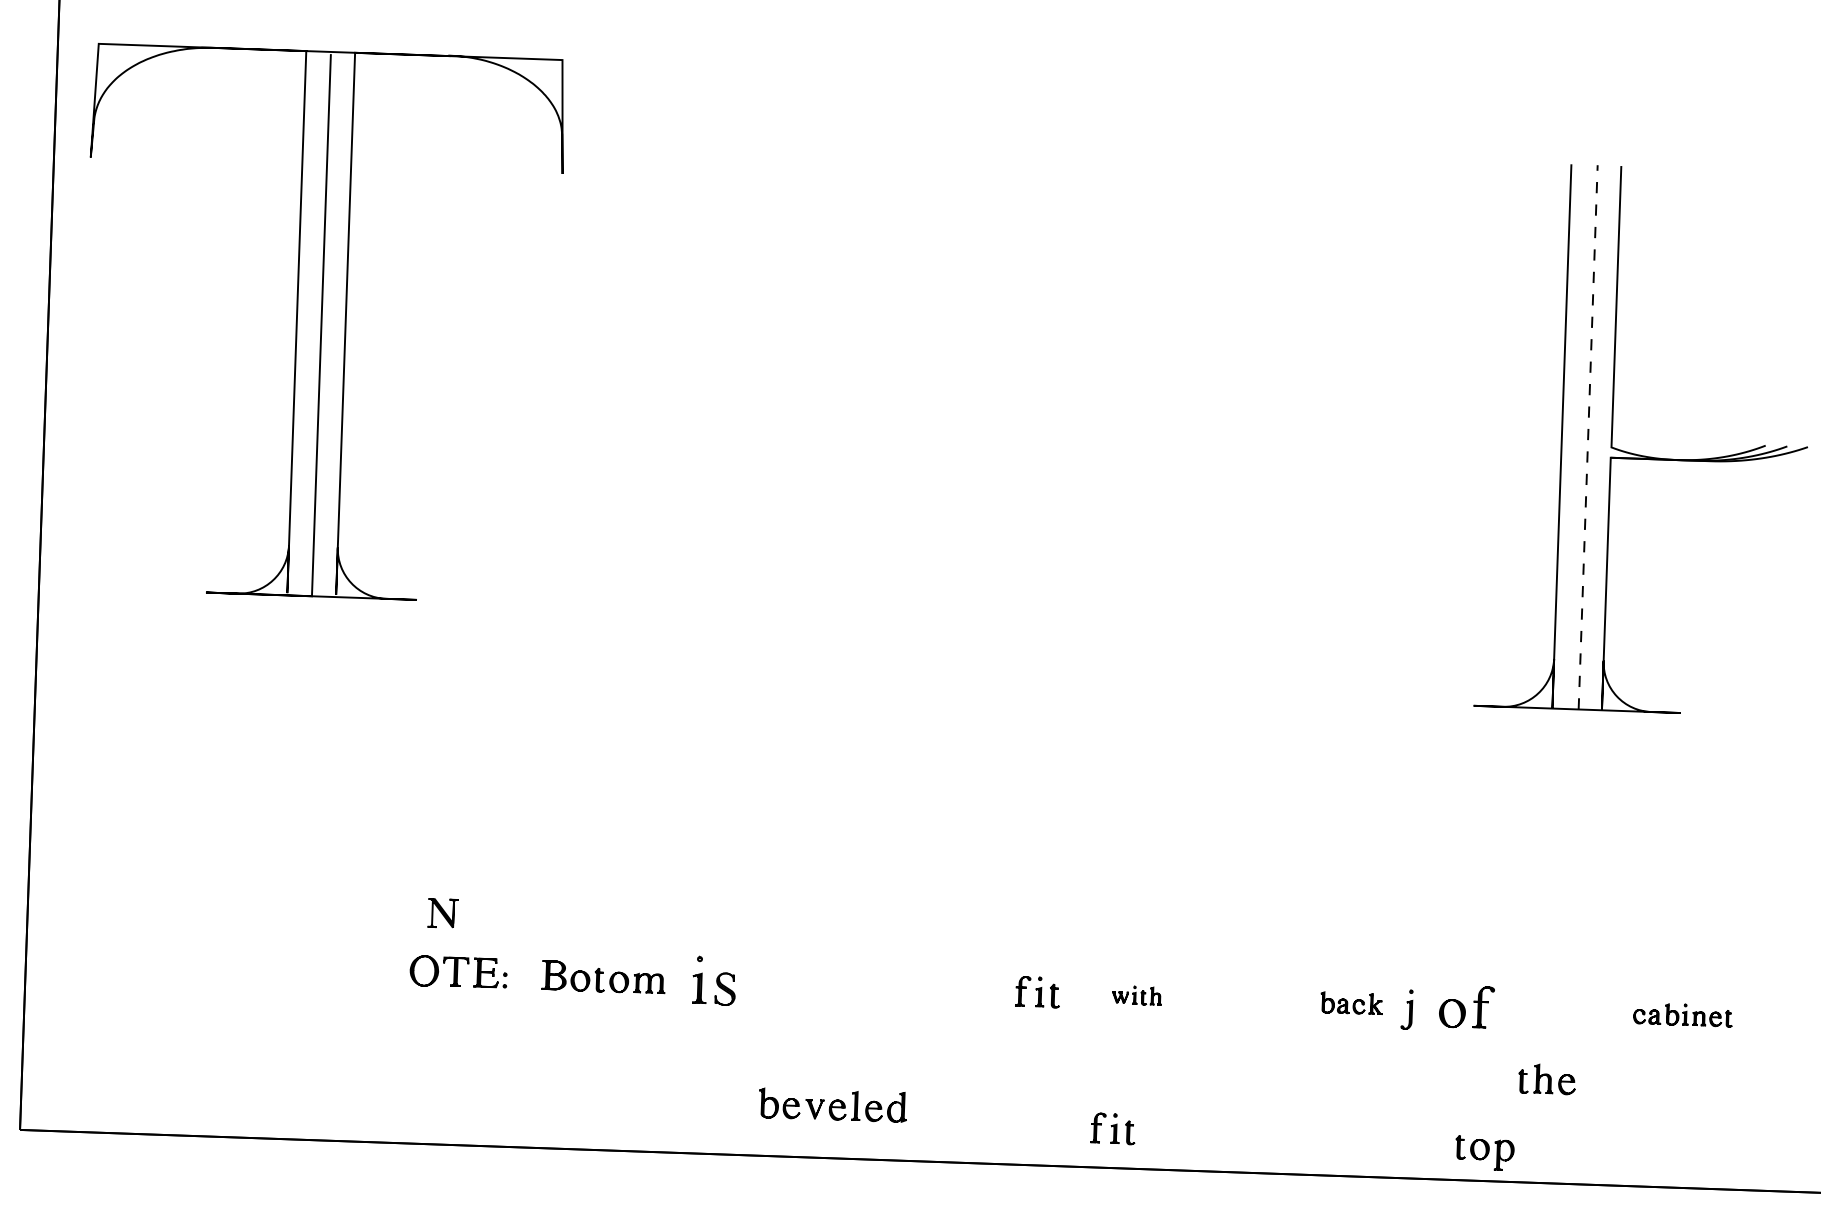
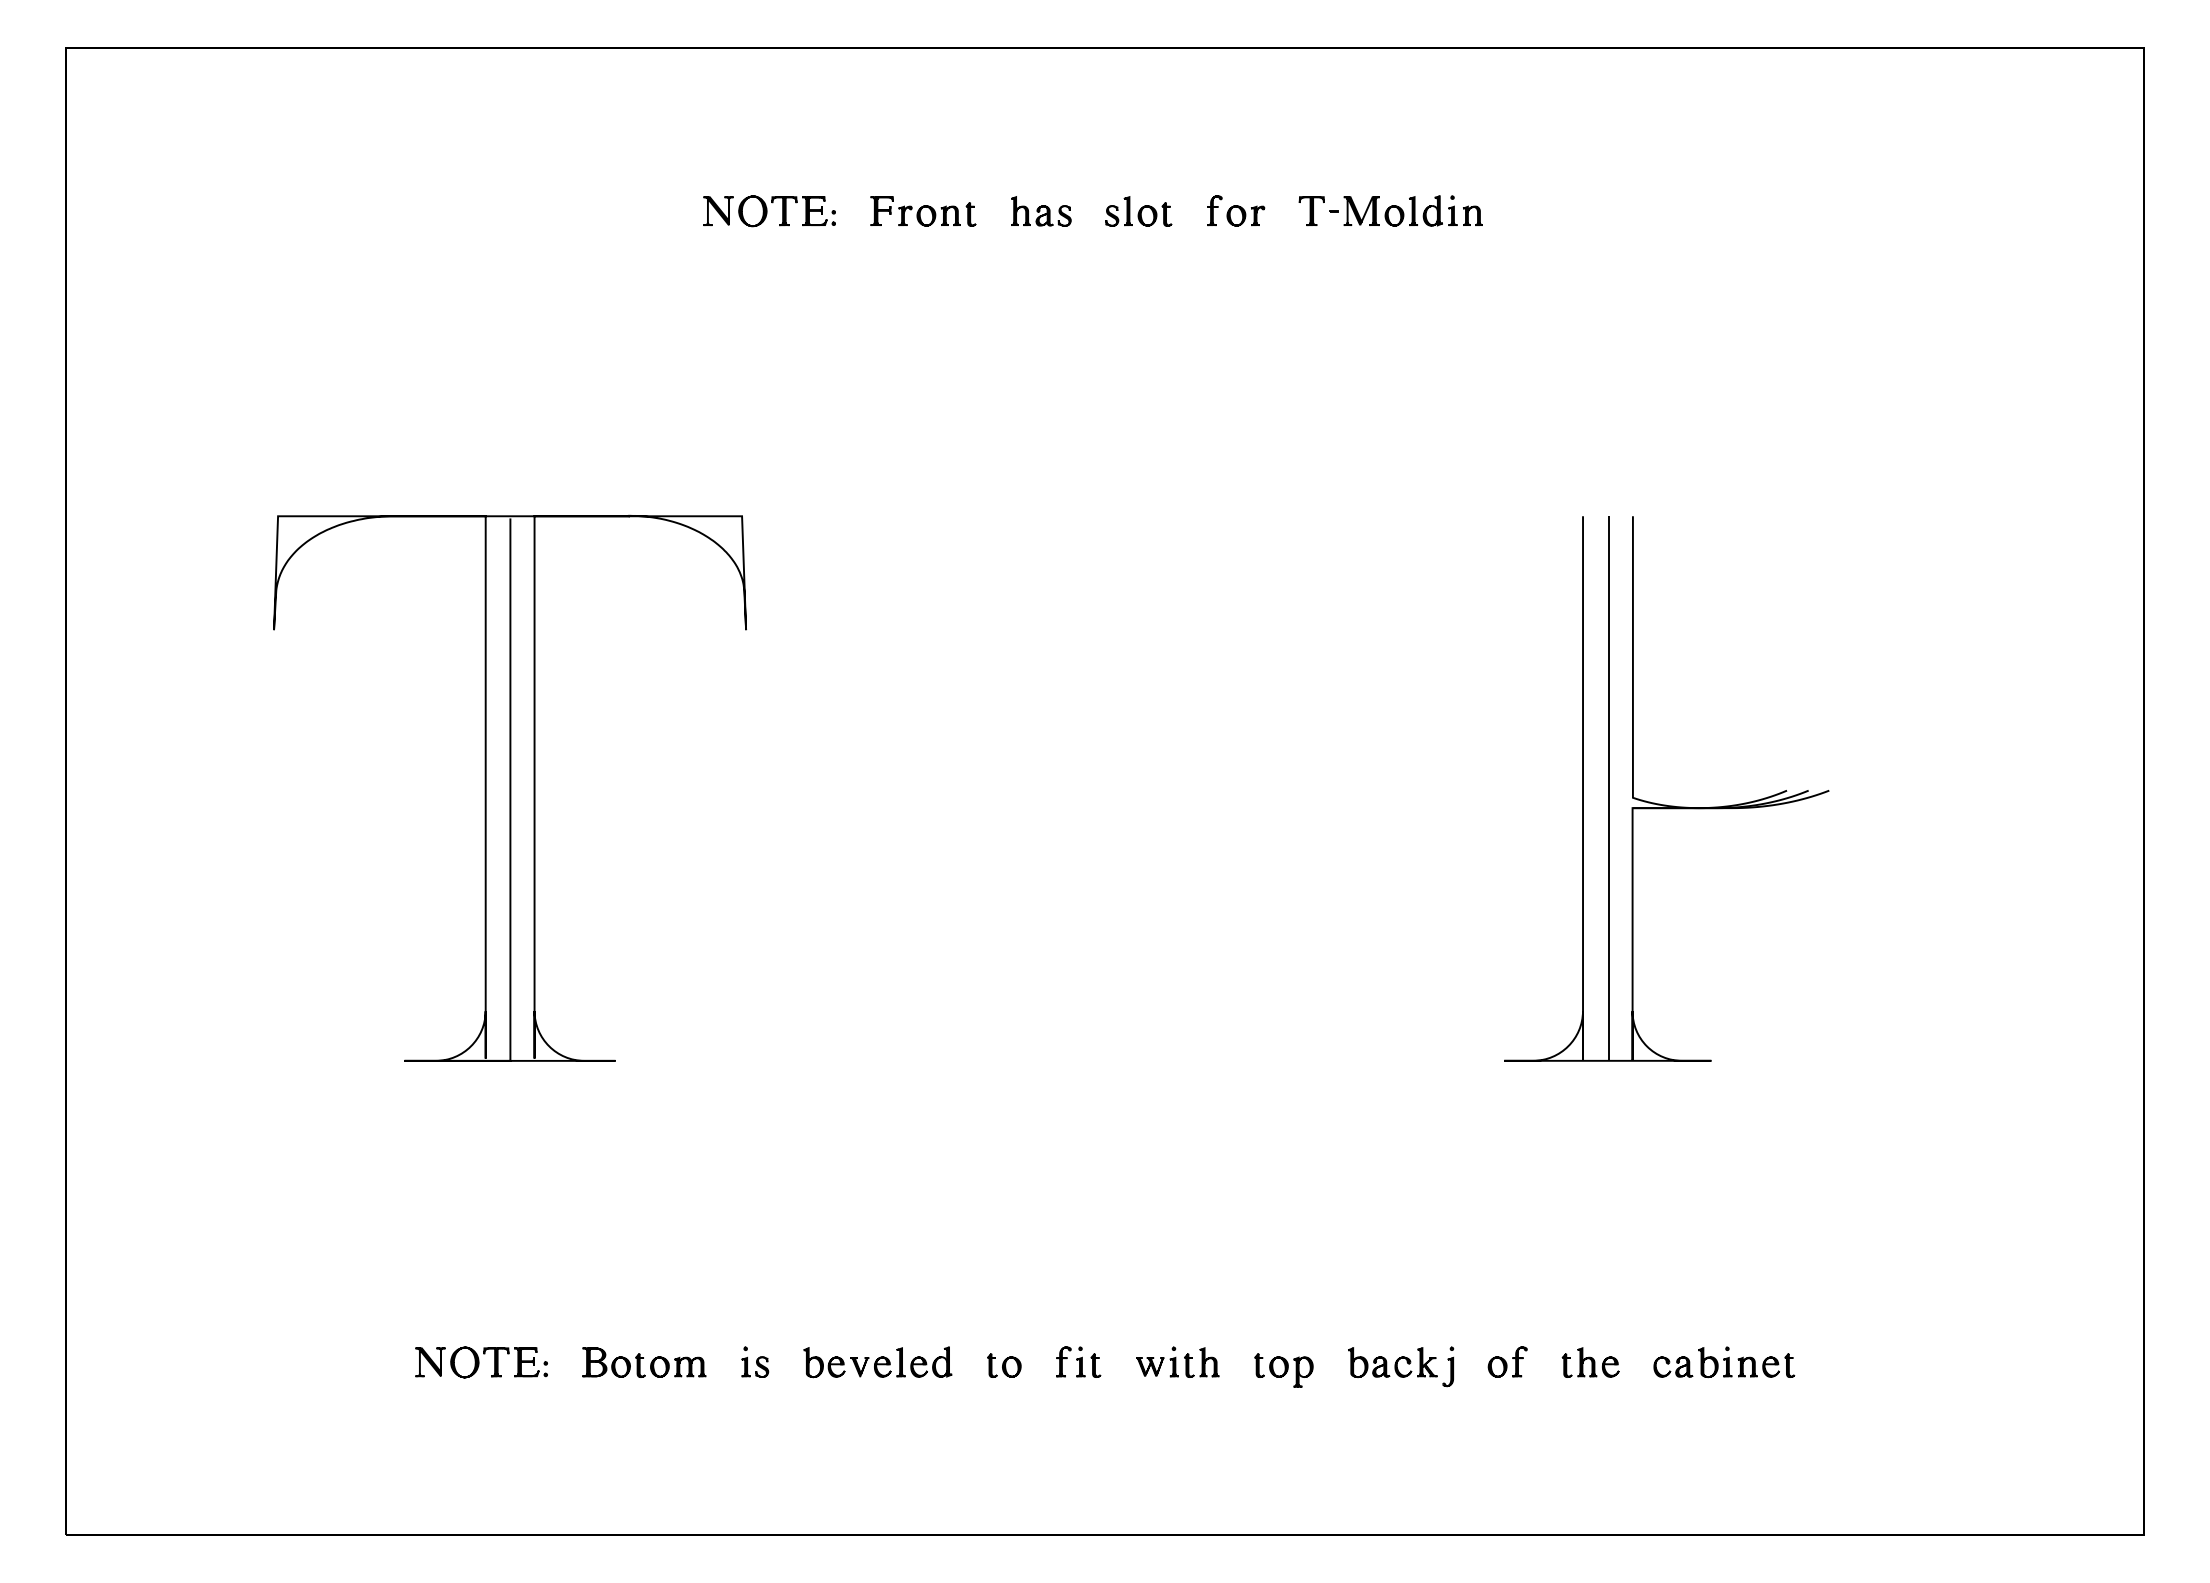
curve: (320, 323) -> (509, 787), moved
line: (1588, 437) -> (1609, 788), dashed -> solid
curve: (443, 913) -> (430, 1362), moved
part: (714, 980) -> (755, 1361), size x0.62
part: (963, 992) -> (1004, 1365), added
part: (1136, 994) -> (1177, 1361), size x1.67
part: (1351, 1003) -> (1392, 1362), size x1.43
part: (1466, 1006) -> (1507, 1361), size x0.71
part: (1683, 1014) -> (1724, 1362), size x1.43
part: (1546, 1079) -> (1590, 1362), moved
part: (832, 1105) -> (877, 1362), moved
part: (1112, 1128) -> (1158, 1495), removed
part: (1484, 1153) -> (1283, 1370), moved

